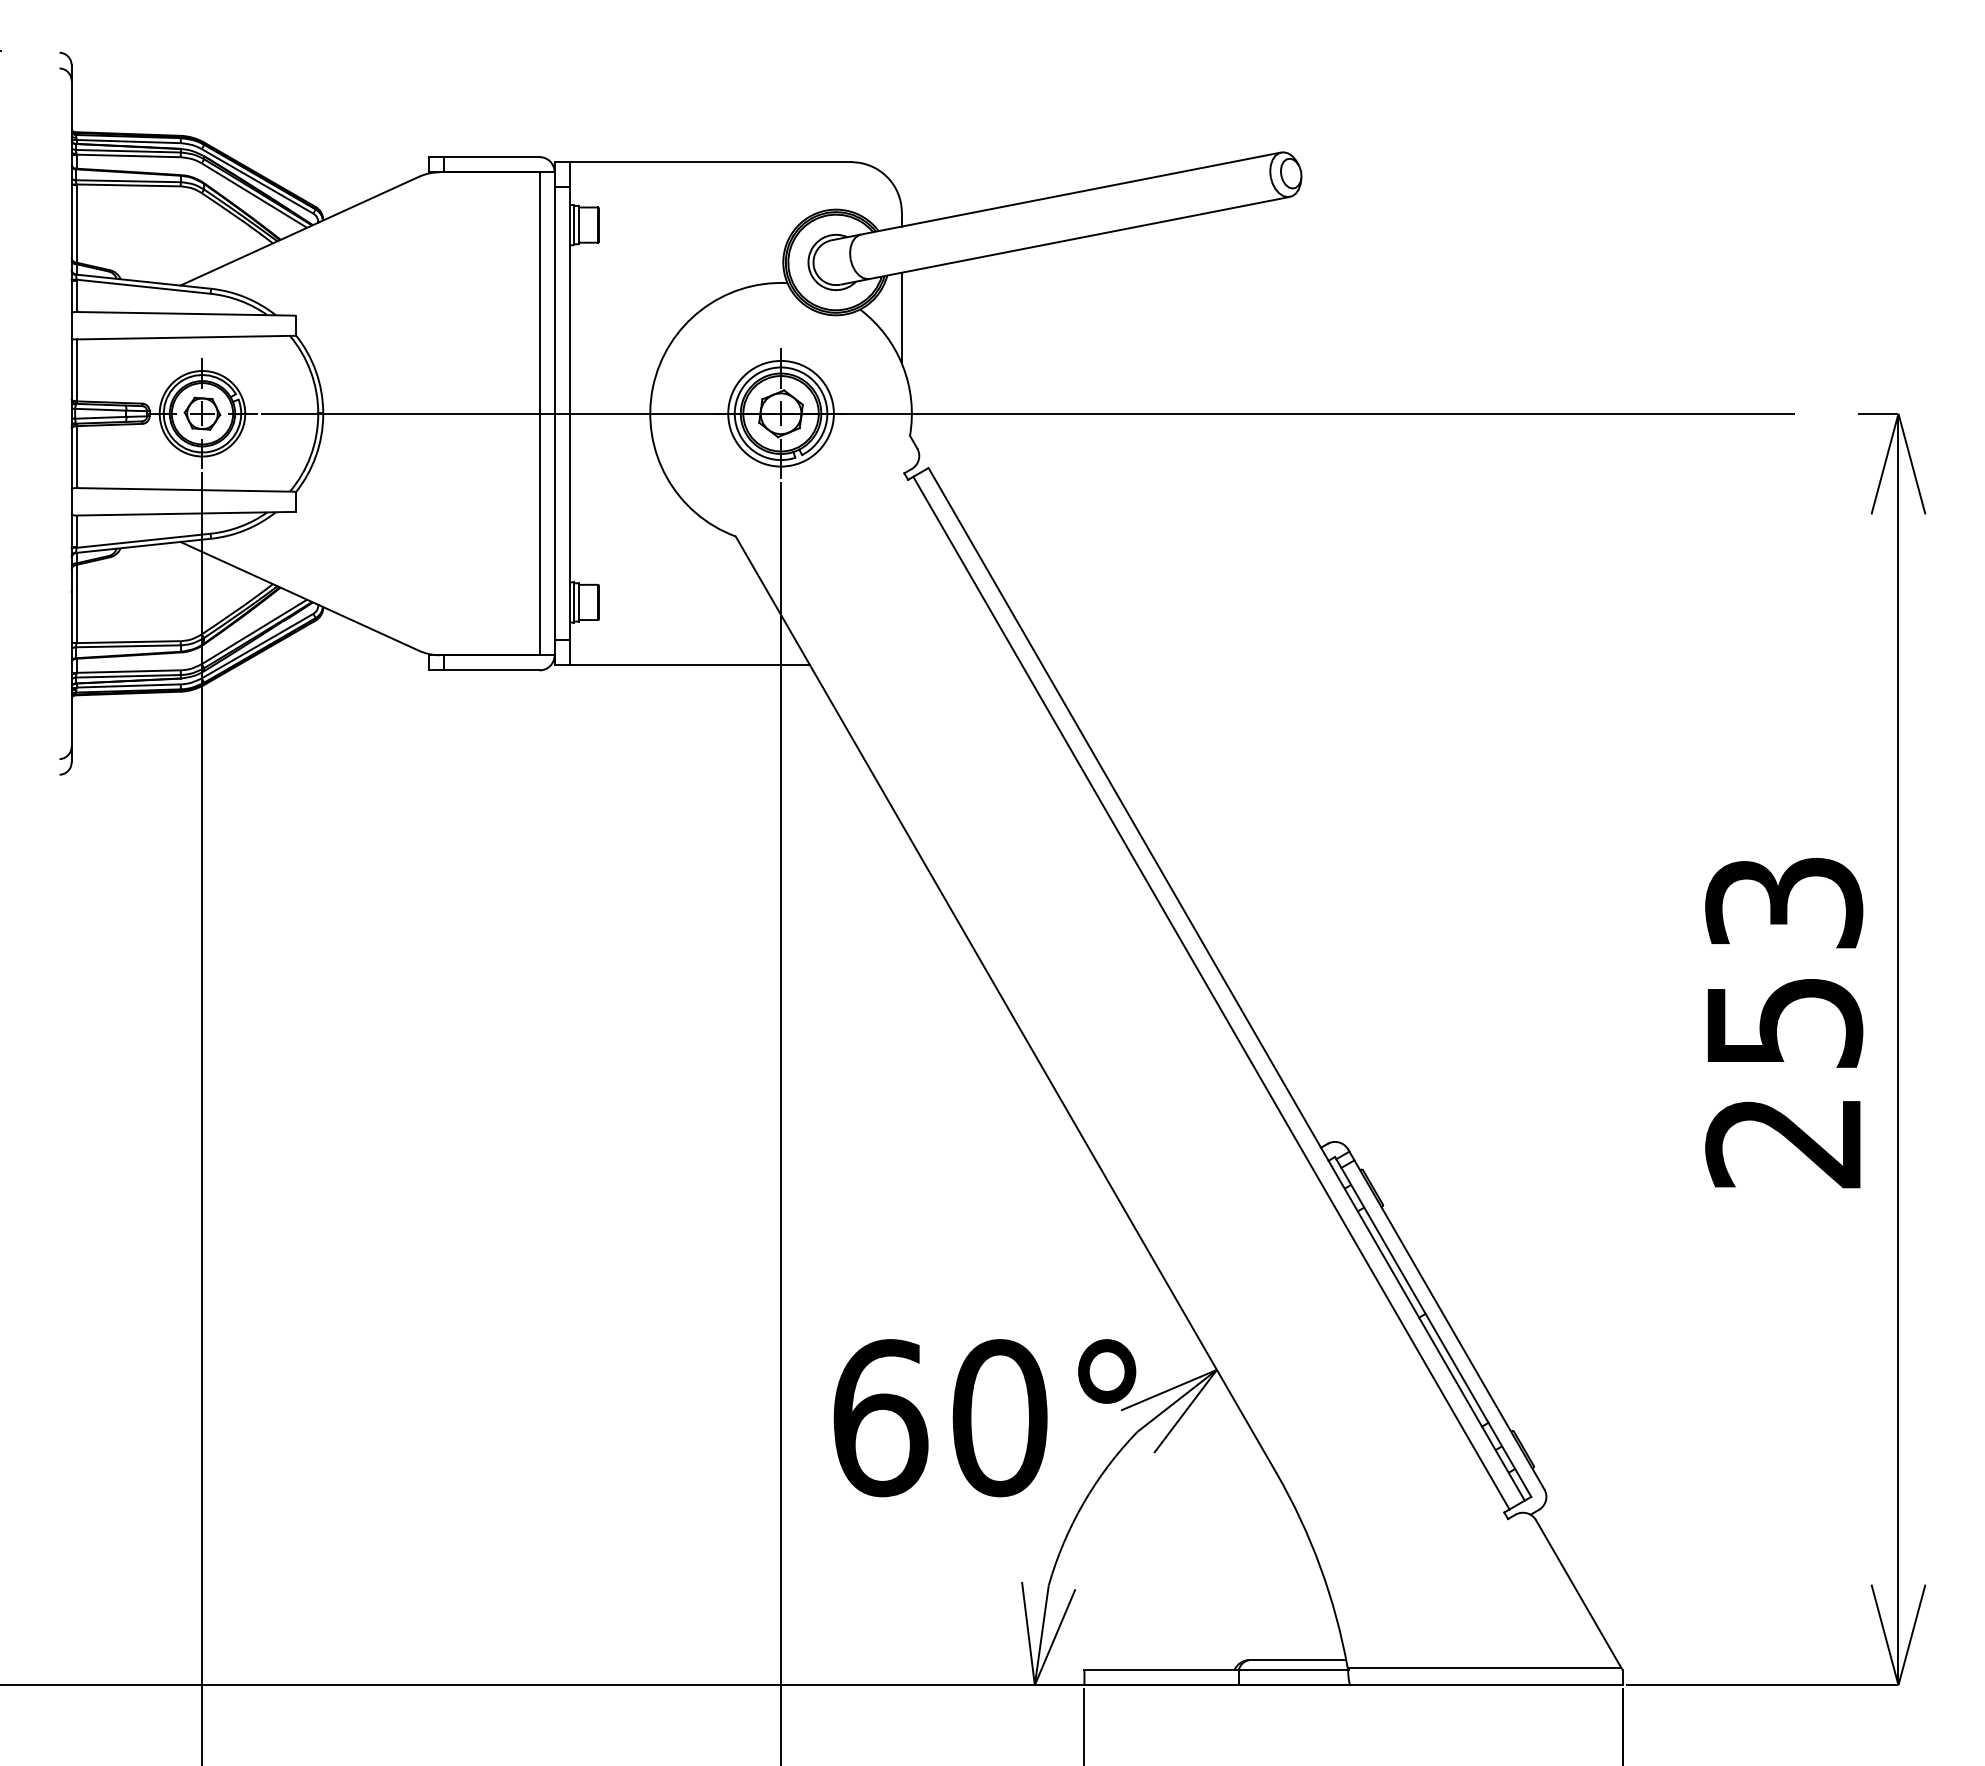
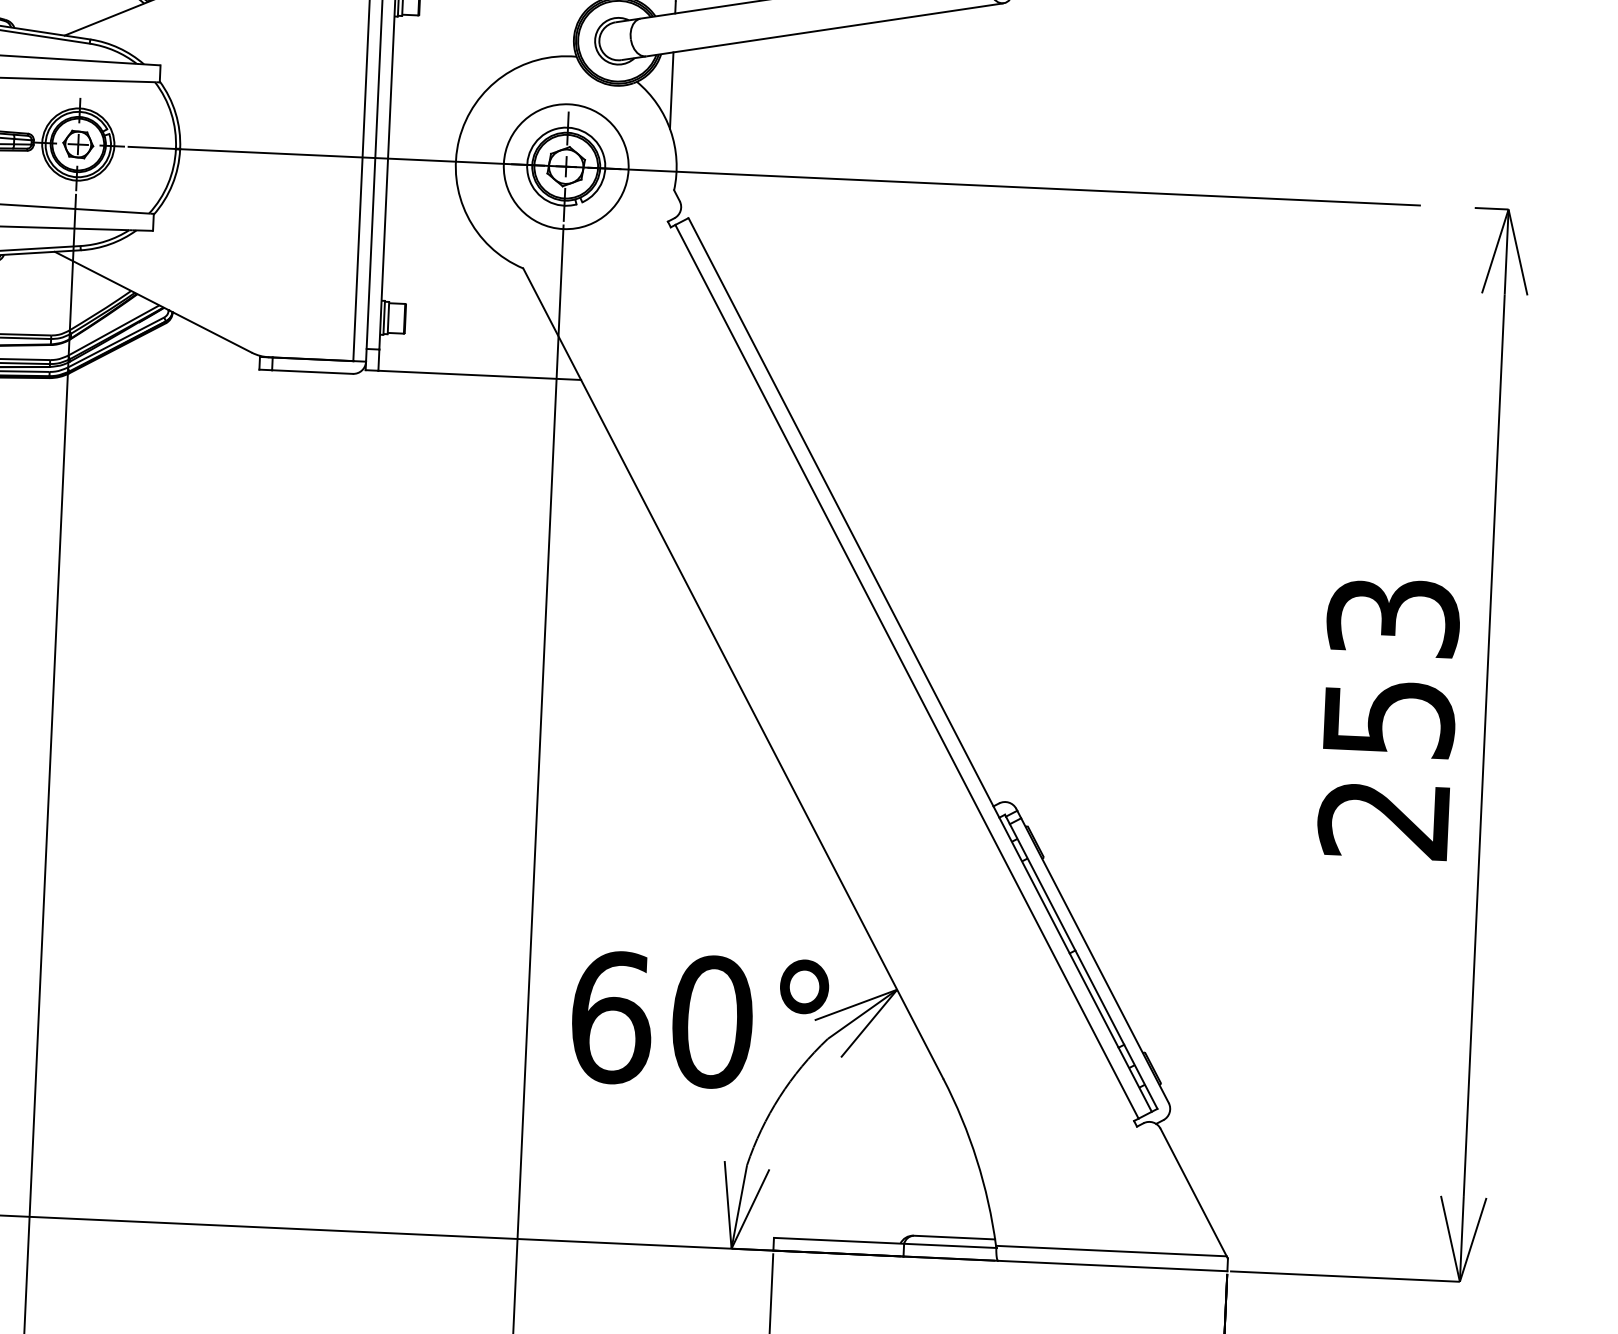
circle: (780, 413) -> (565, 166), size x1.4

